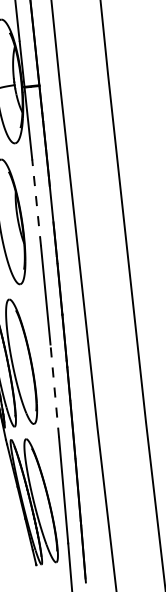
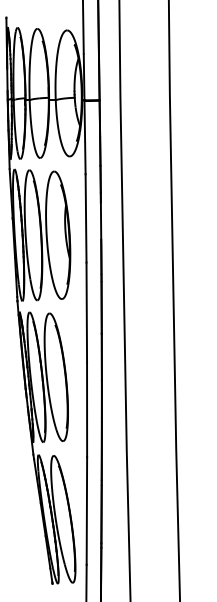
line: (36, 201) -> (86, 217), dashed -> solid
line: (55, 390) -> (87, 409), dashed -> solid

